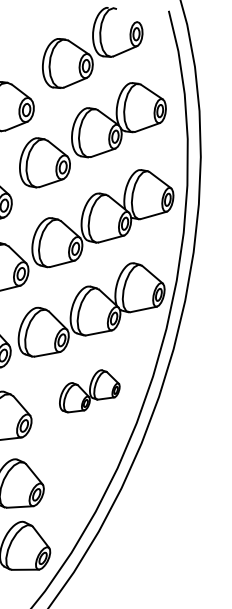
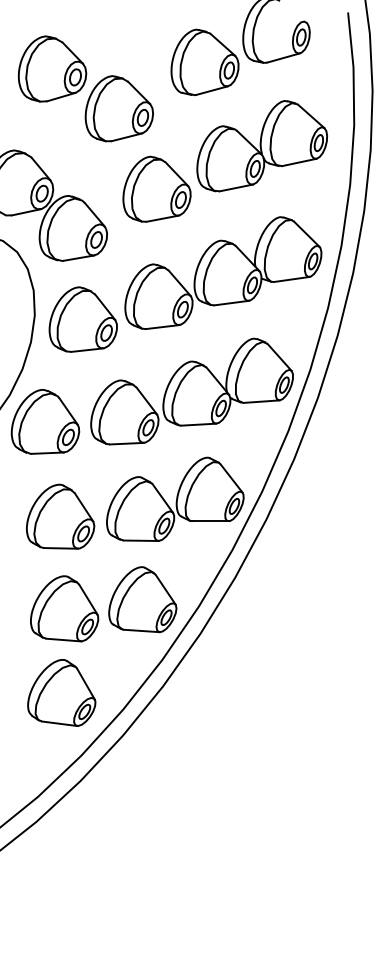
part: (89, 390) -> (175, 498), size x1.67
part: (74, 468) -> (142, 599), added

